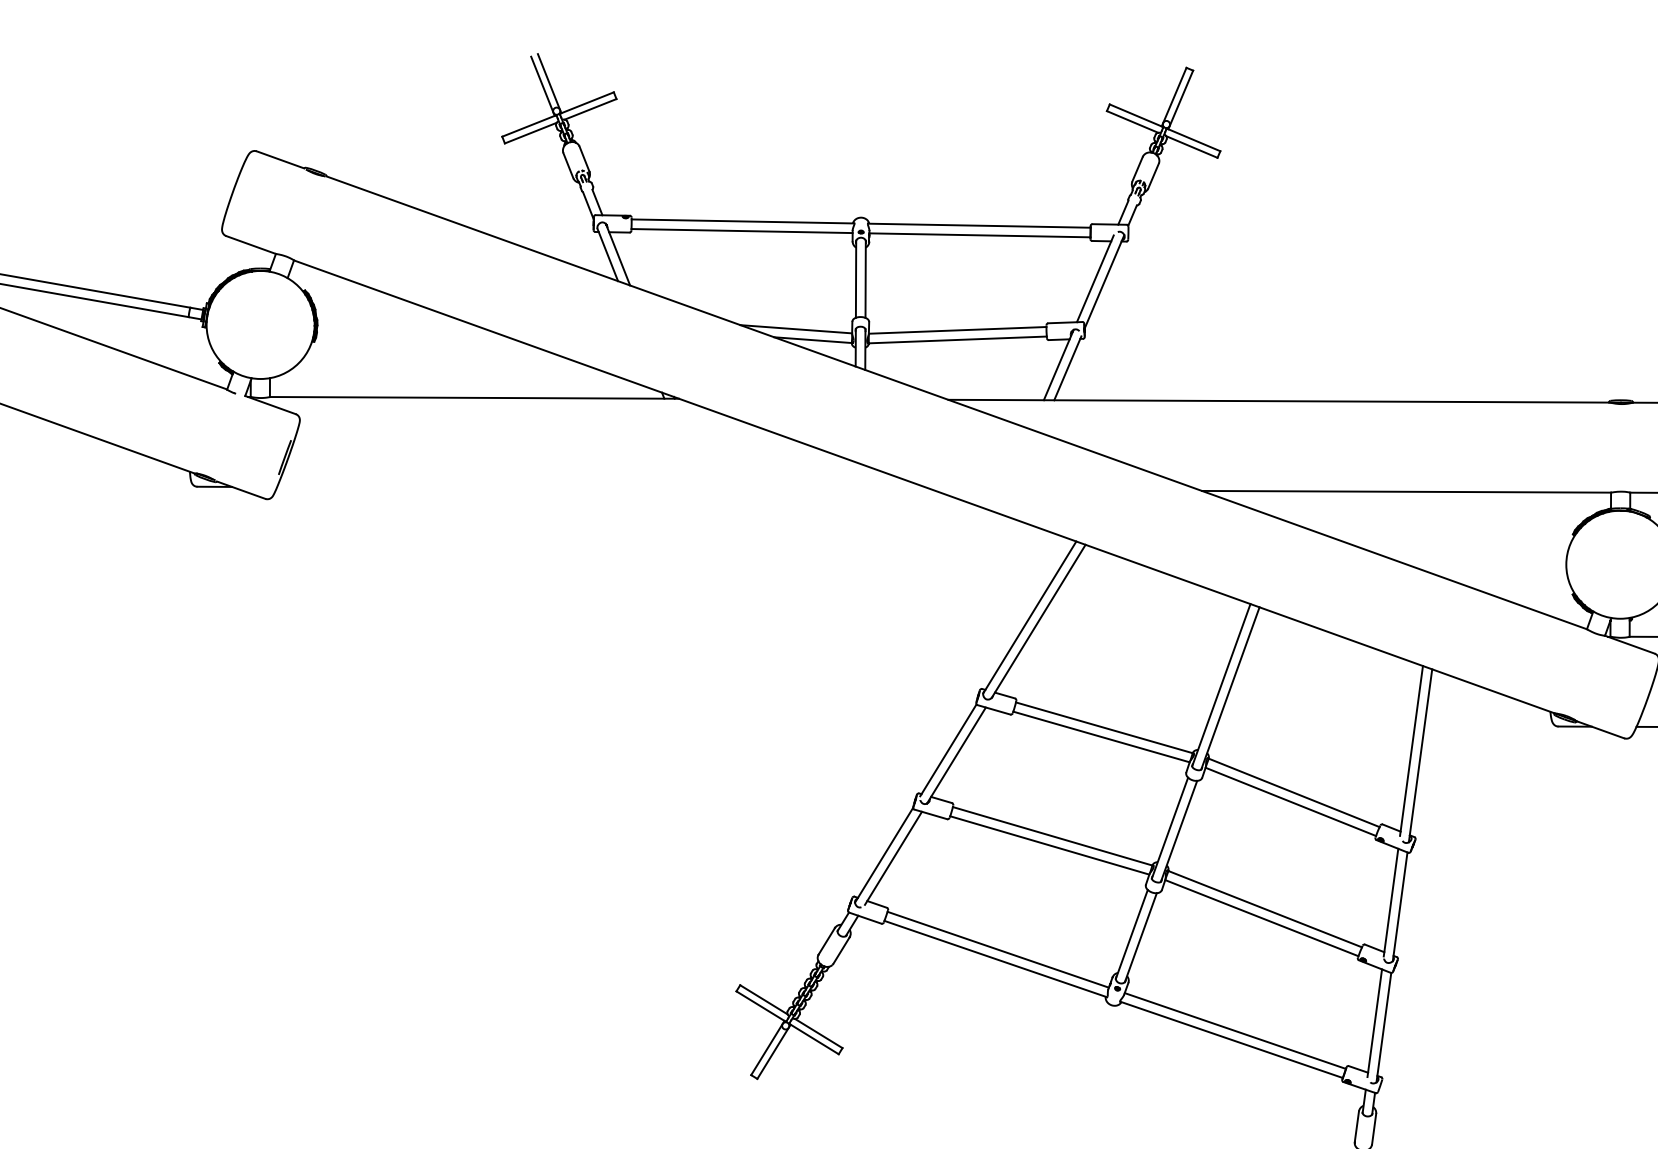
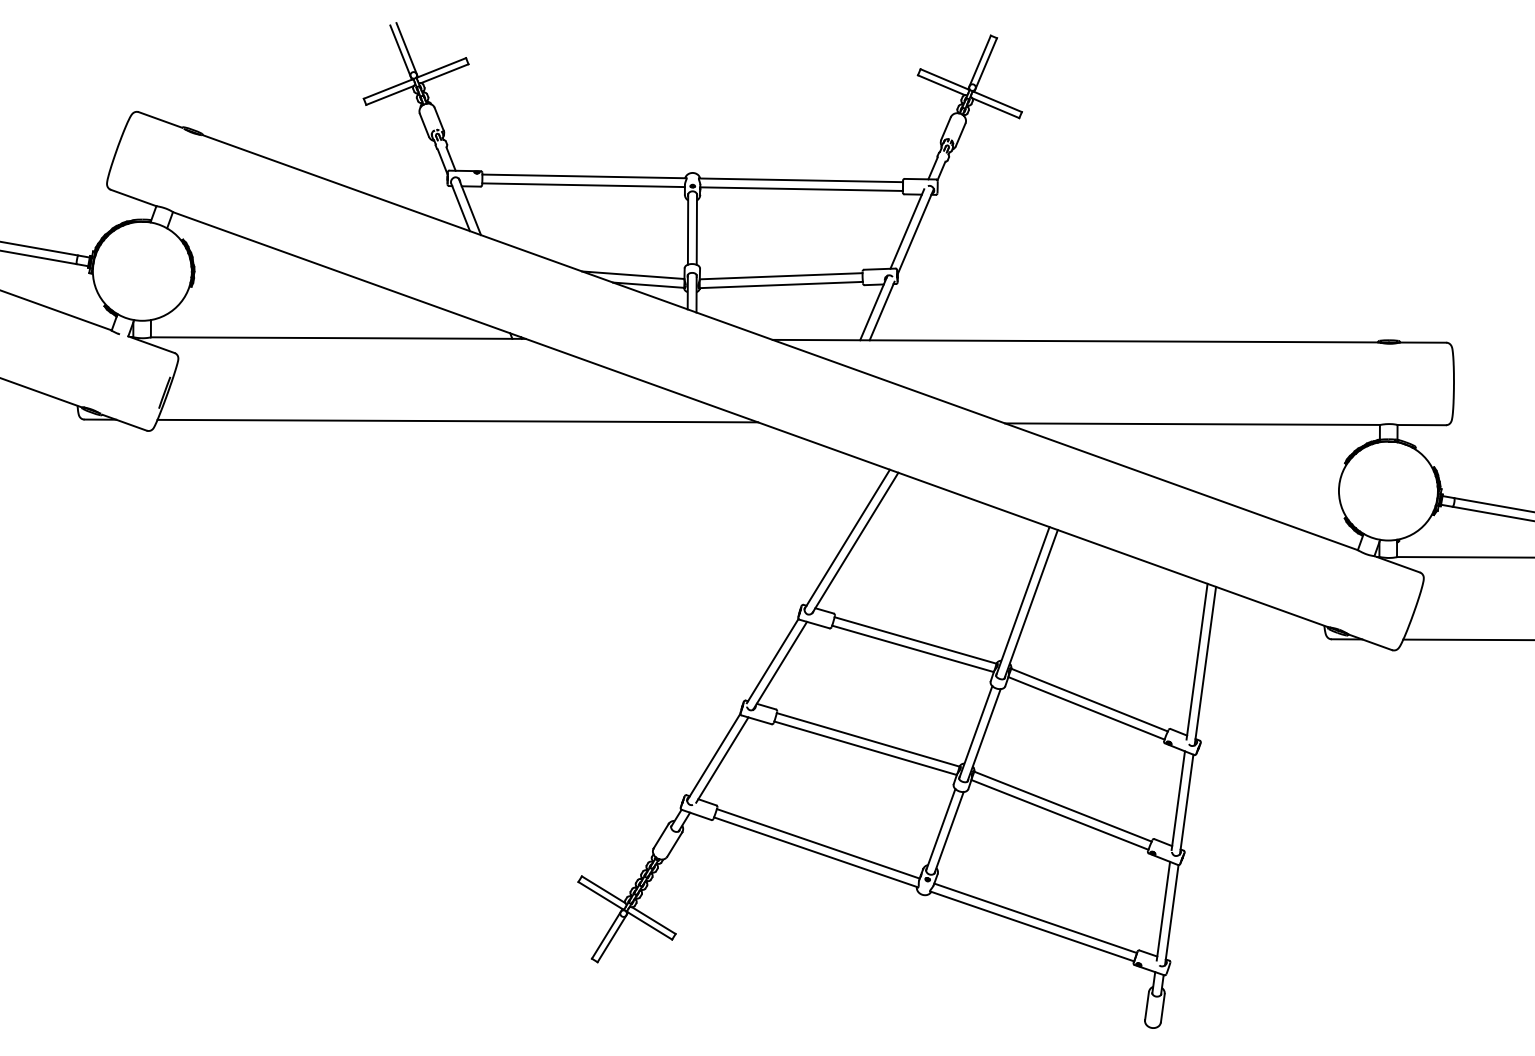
line: (604, 487) -> (457, 420), added

